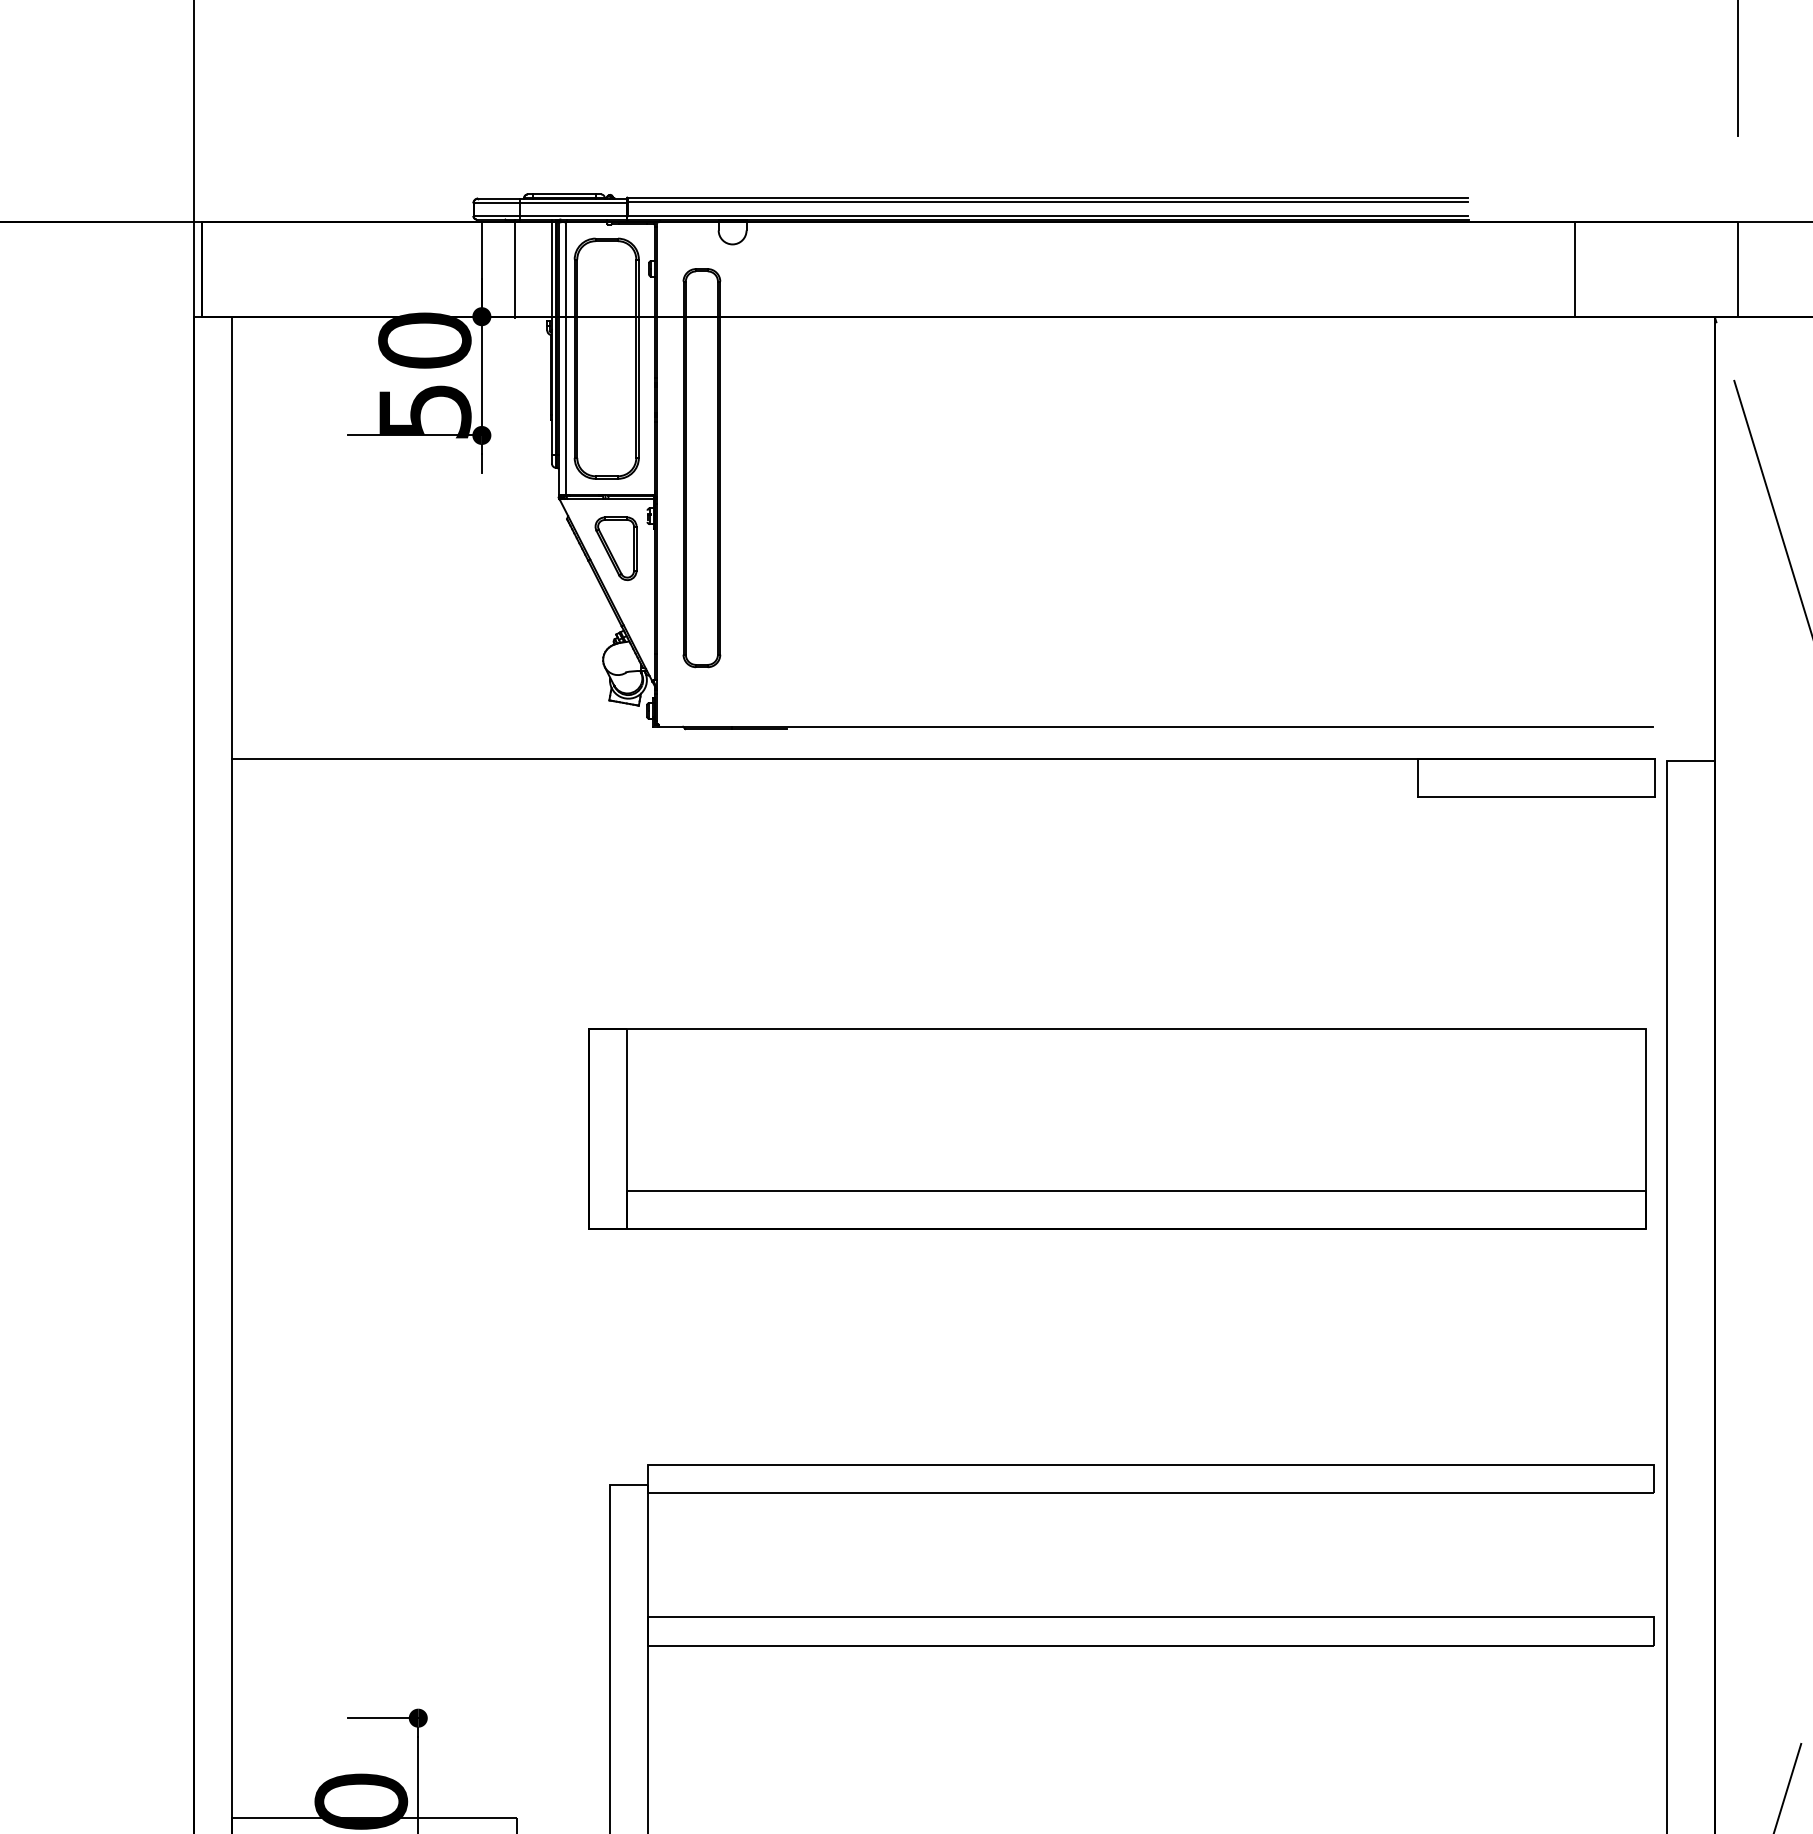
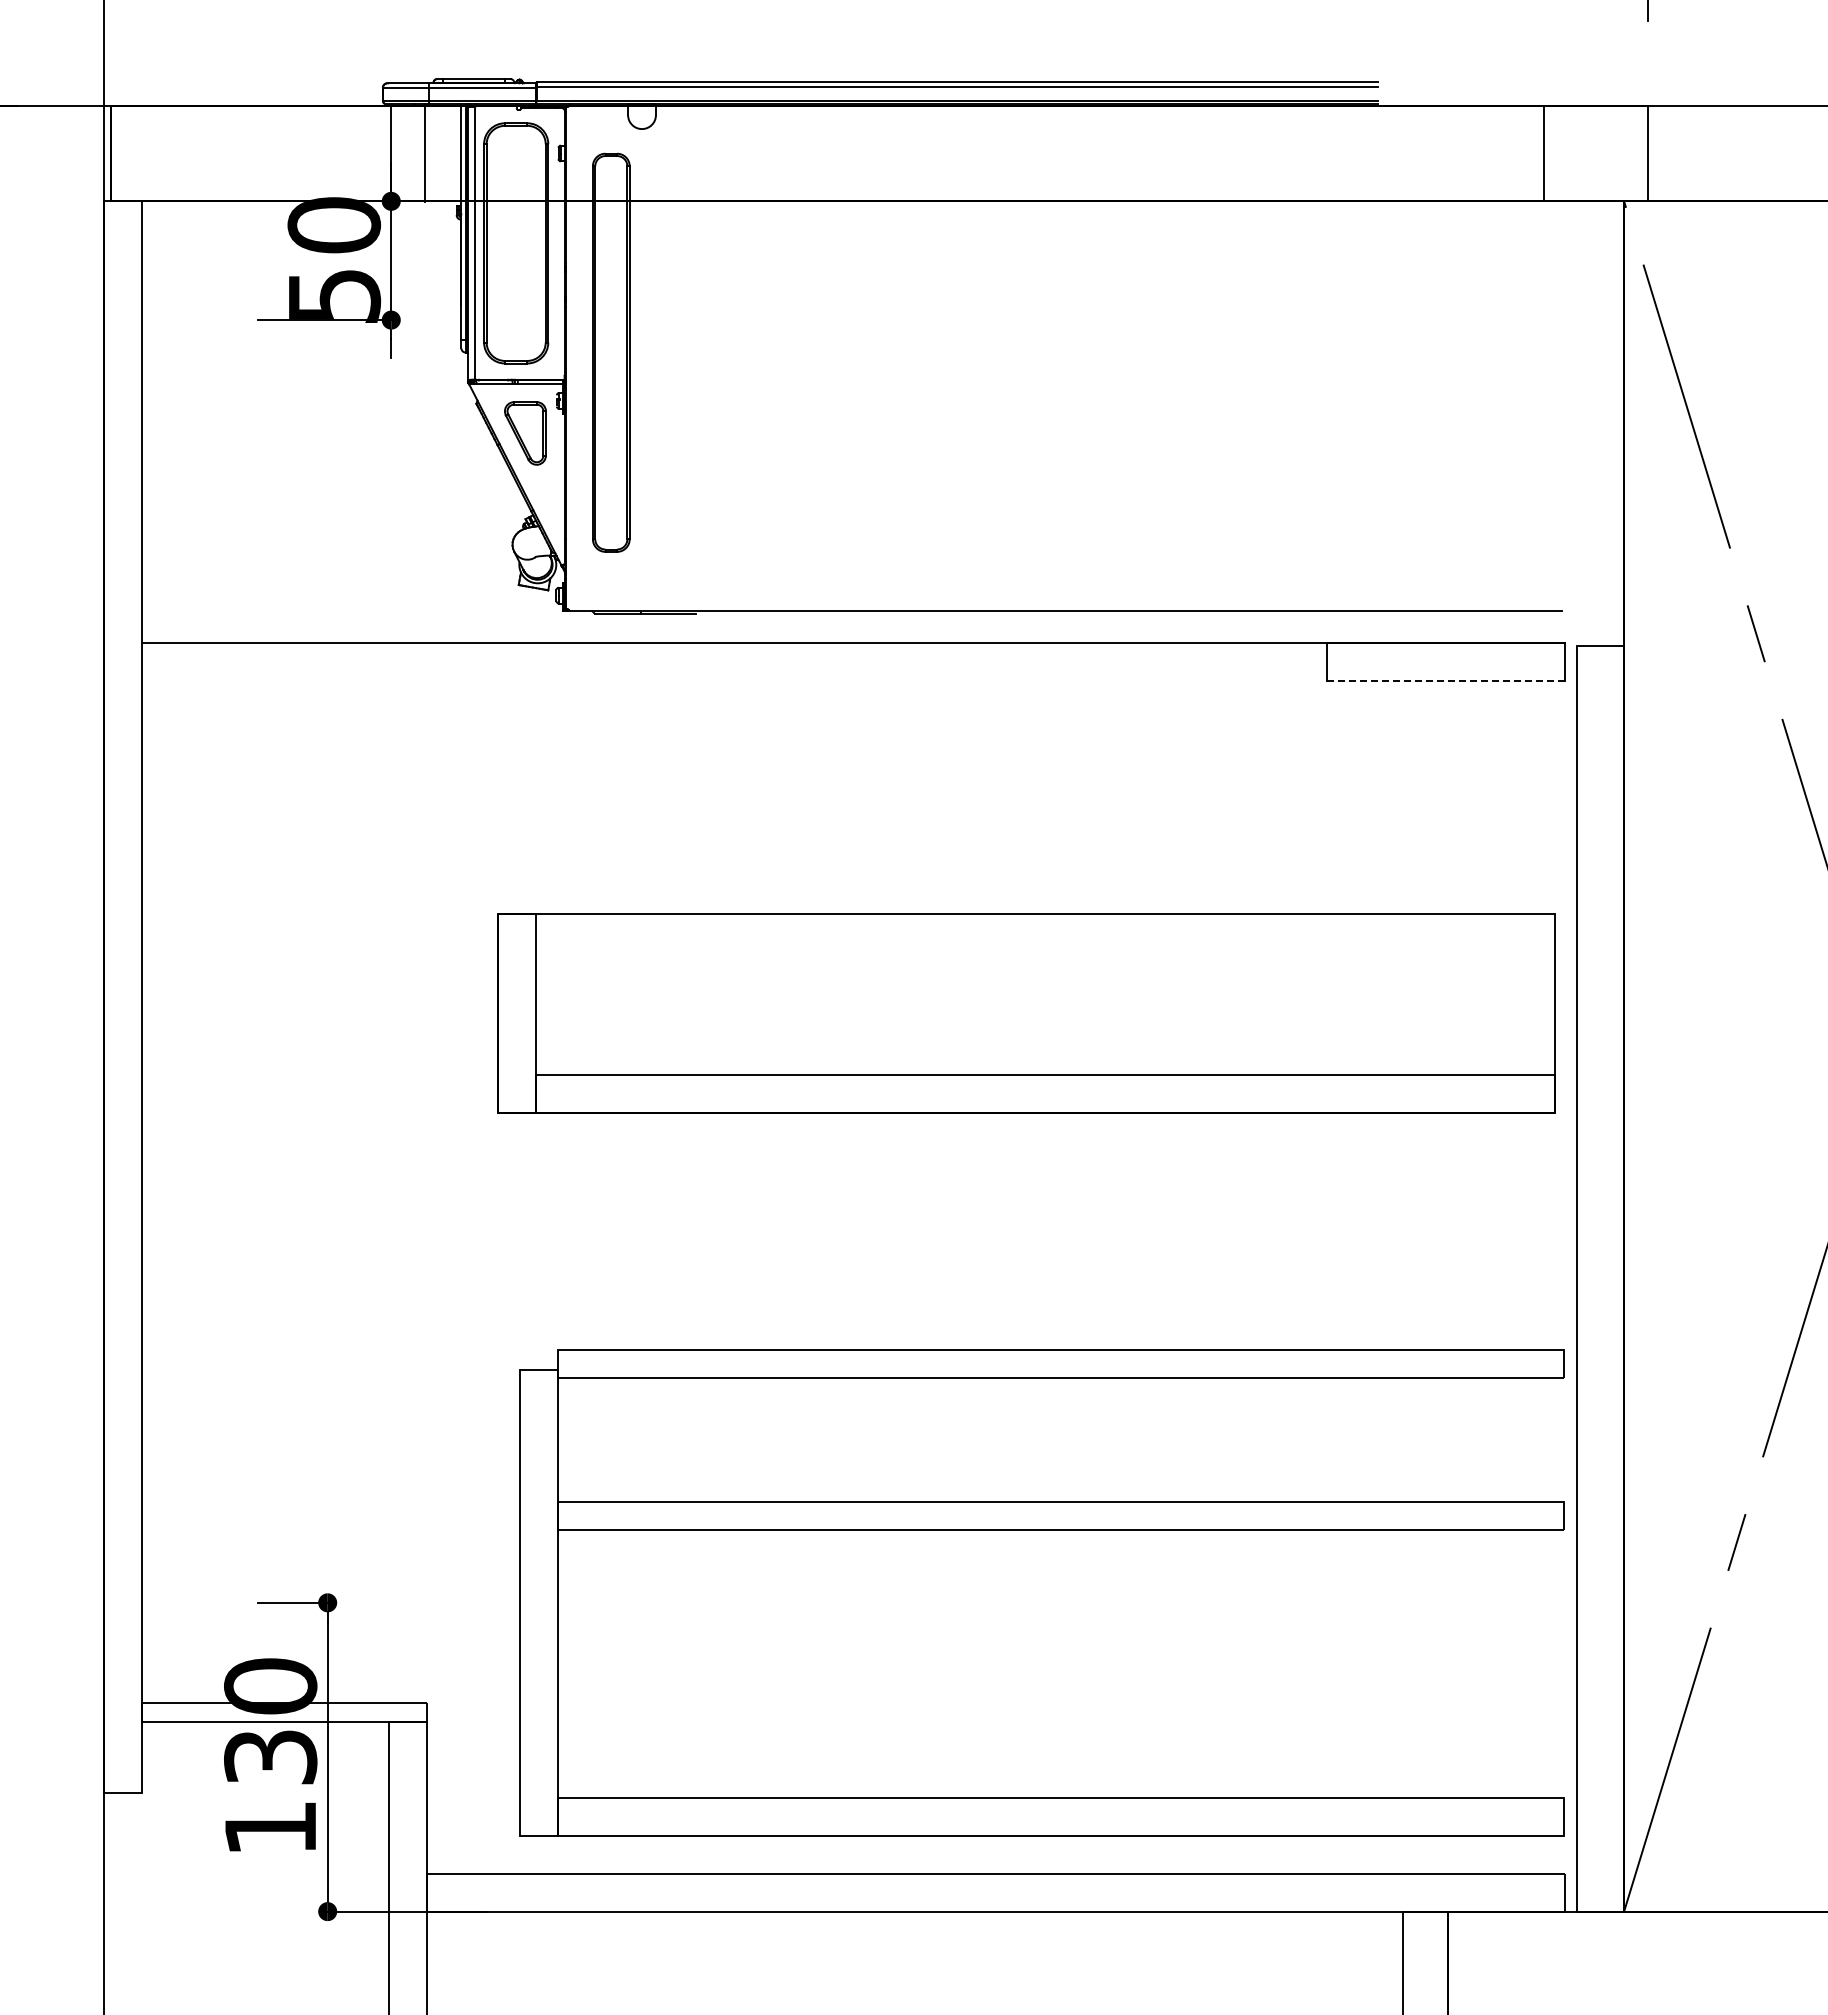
line: (1574, 268) -> (1543, 153), moved
line: (1536, 796) -> (1445, 681), solid -> dashed

